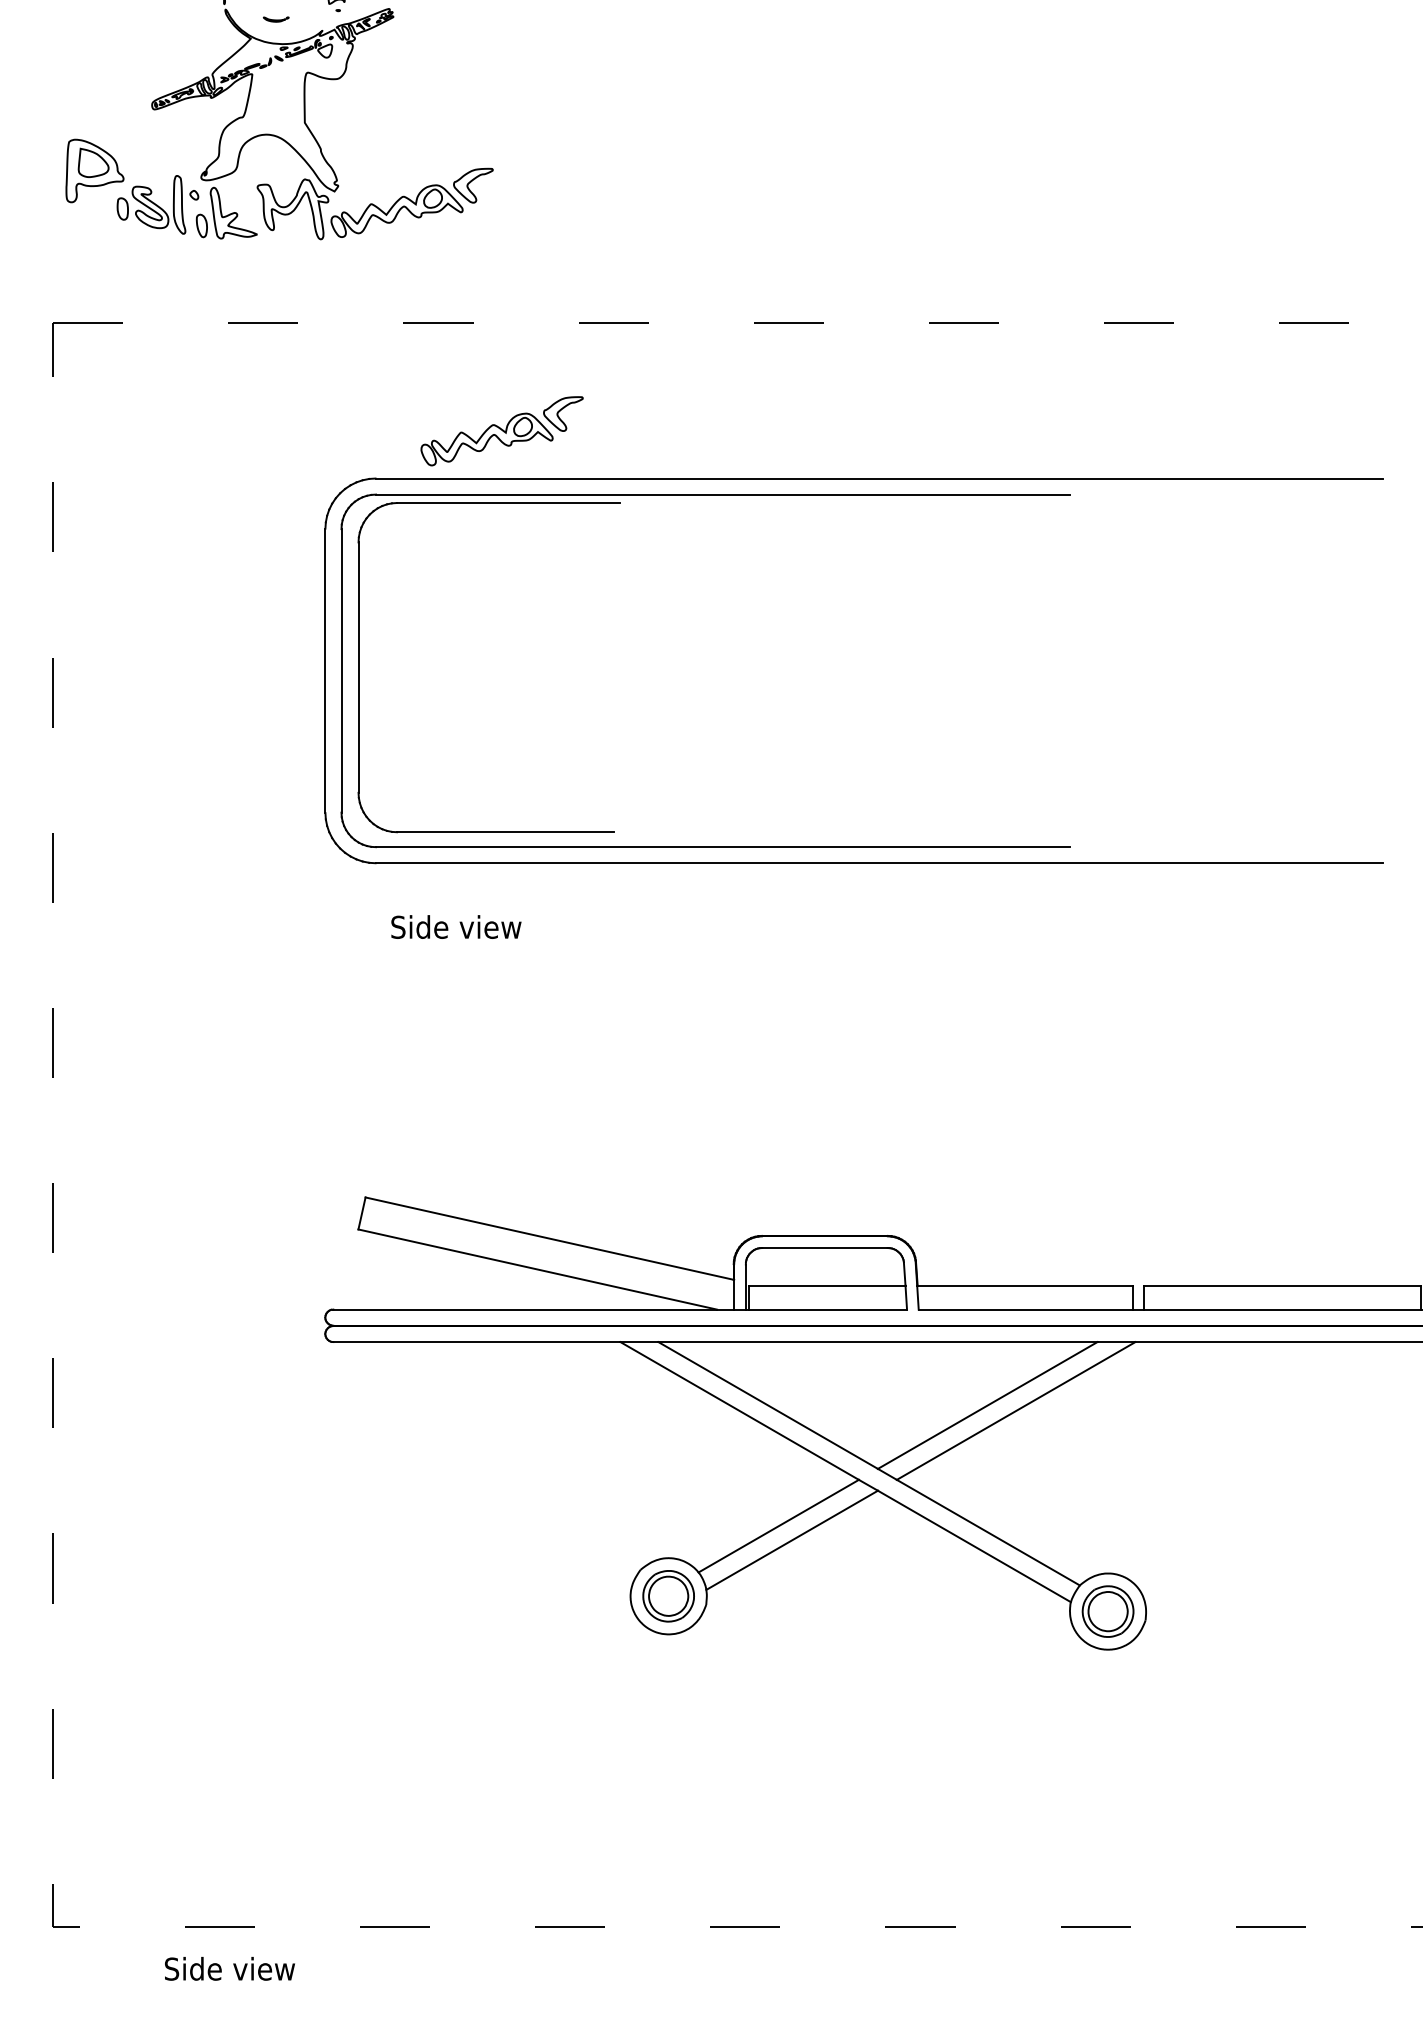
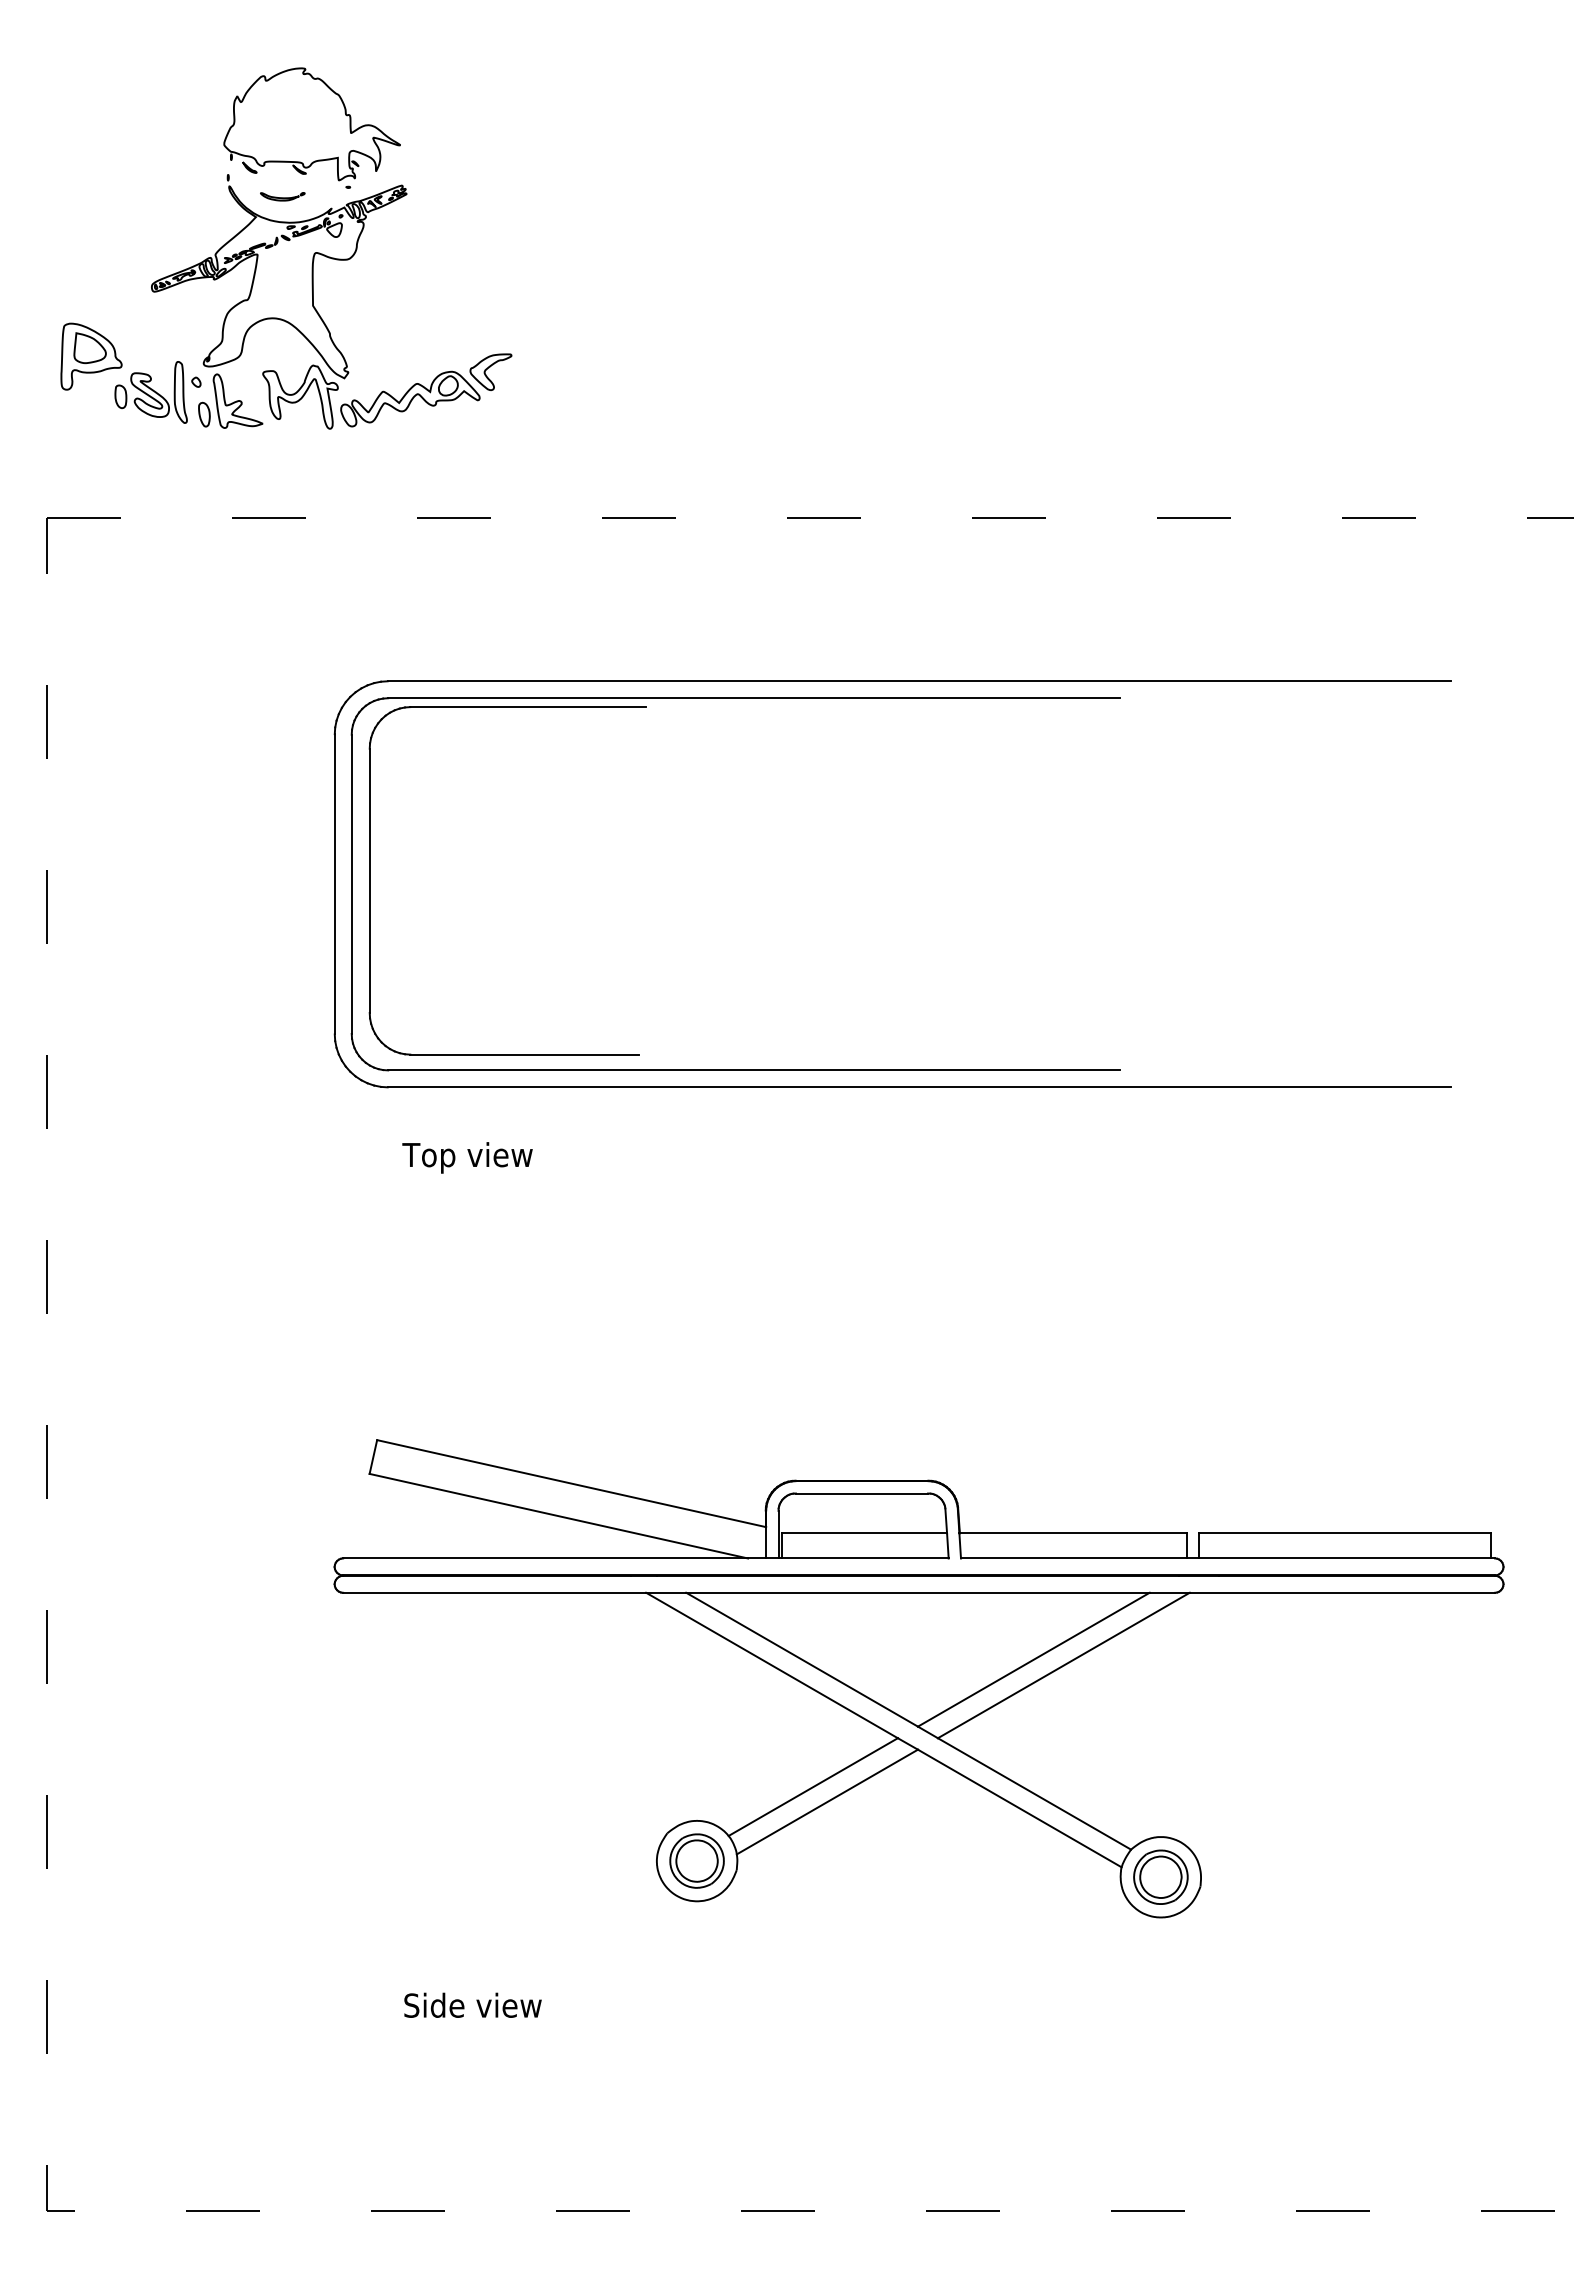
part: (275, 19) -> (282, 196), size x1.67
part: (502, 431) -> (521, 631), removed
text: (454, 929) -> (471, 1157), Side view -> Top view
text: (229, 1968) -> (472, 2004), moved

